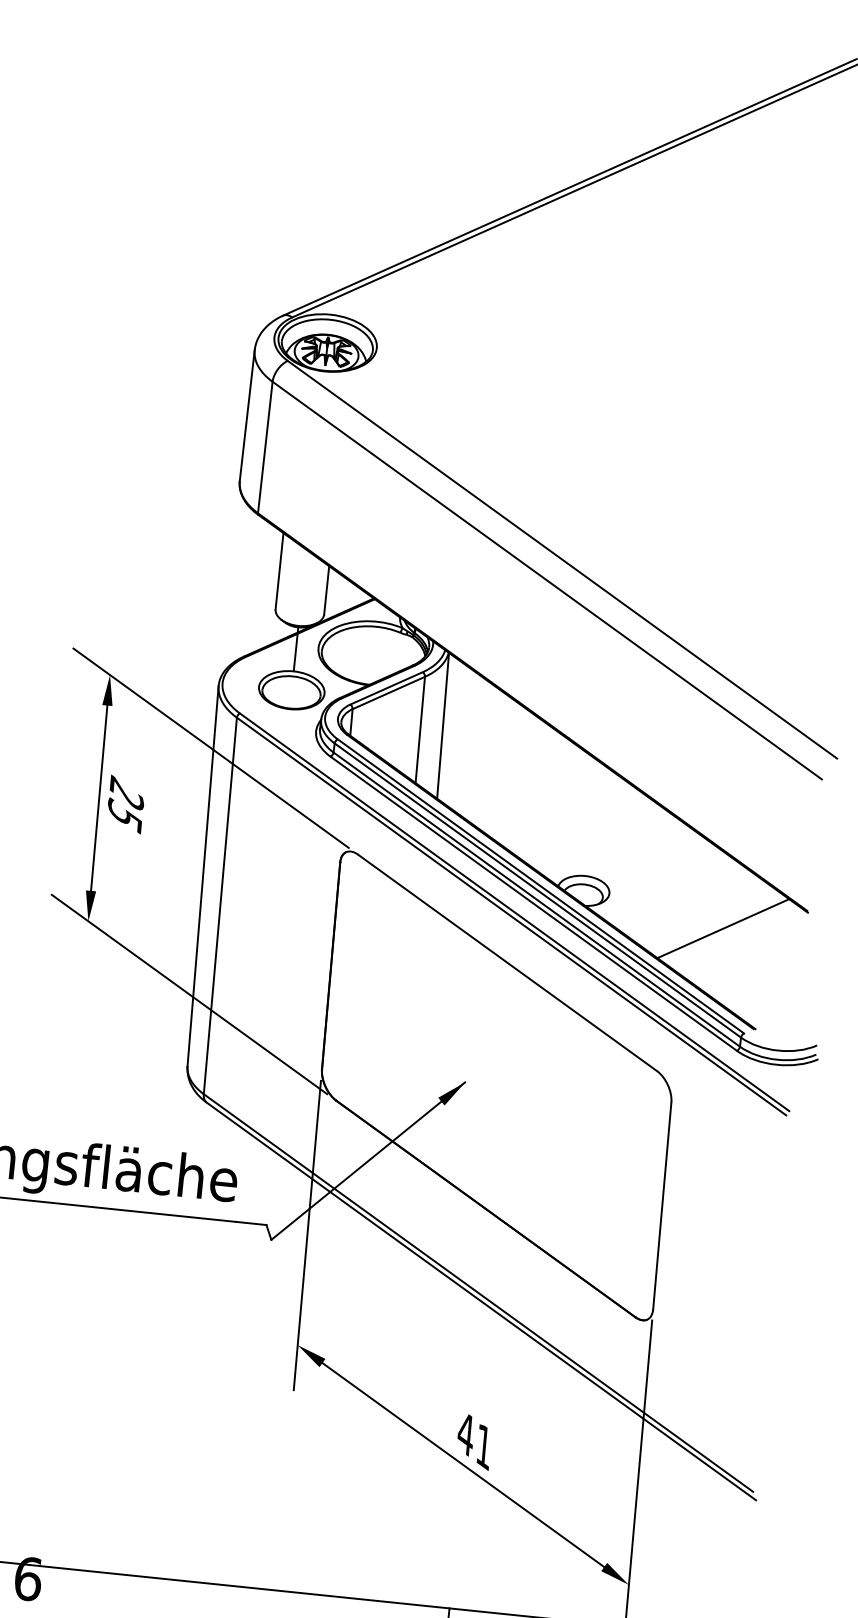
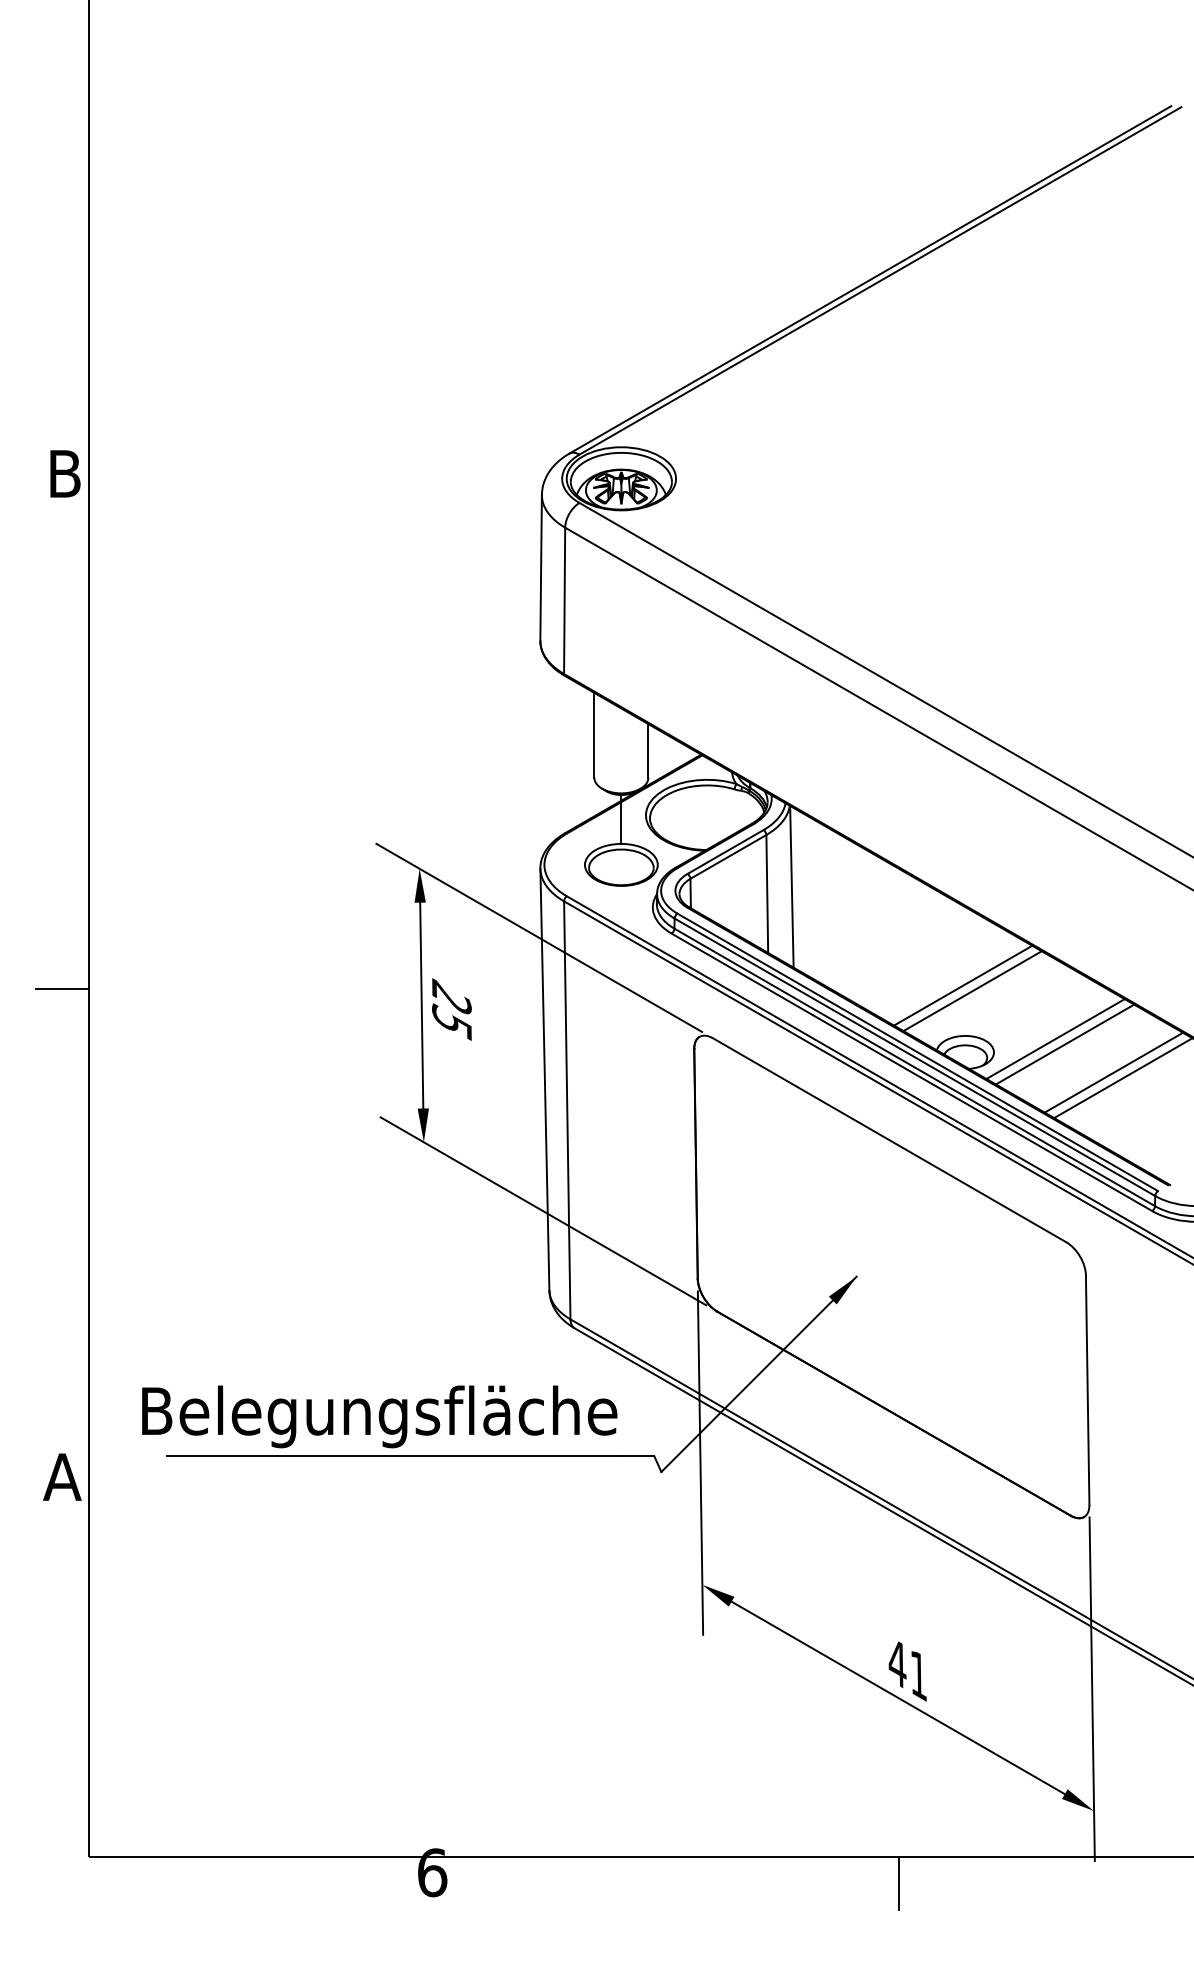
line: (588, 830) -> (963, 985), added
line: (595, 836) -> (972, 991), added
line: (665, 887) -> (1055, 1039), added
line: (673, 892) -> (1064, 1044), added
line: (715, 922) -> (1113, 1072), added

